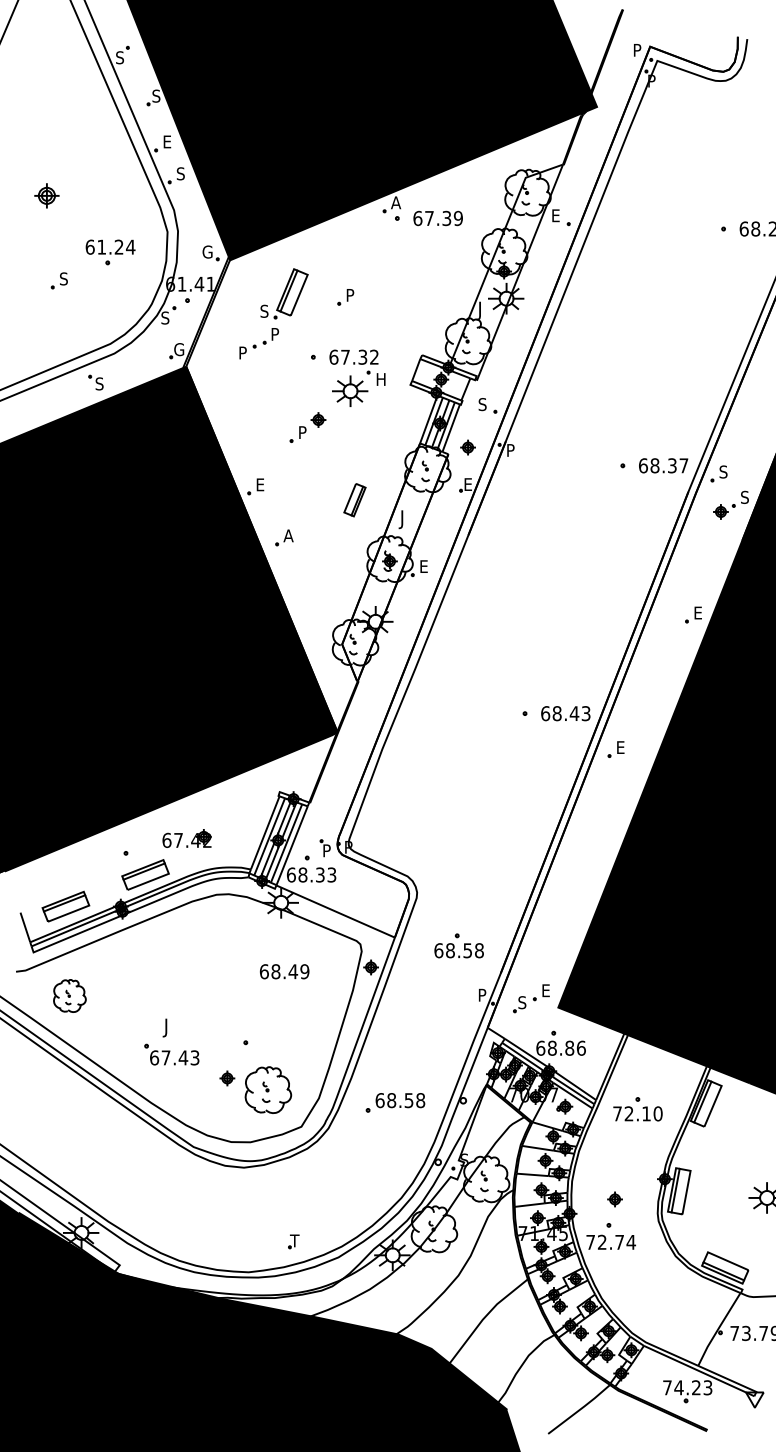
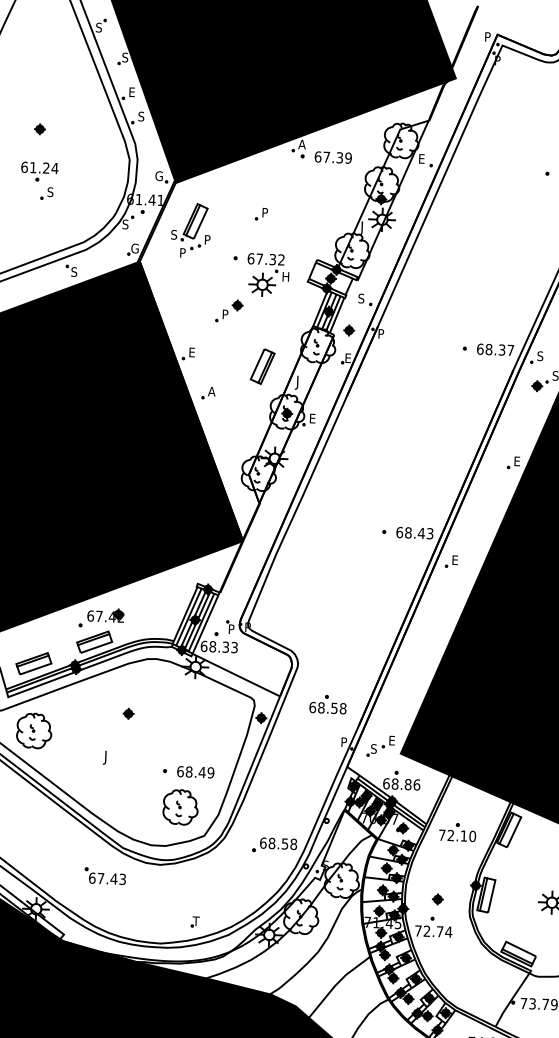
part: (46, 195) -> (39, 129), size x0.62
part: (110, 252) -> (39, 171), moved
part: (284, 293) -> (189, 222), moved
part: (354, 500) -> (262, 366), size x1.43
part: (186, 838) -> (105, 615), moved
text: (284, 971) -> (195, 772), moved
part: (69, 995) -> (34, 730), size x1.43
part: (171, 1054) -> (105, 876), moved
part: (227, 1078) -> (128, 713), moved
part: (395, 1102) -> (274, 845), moved

